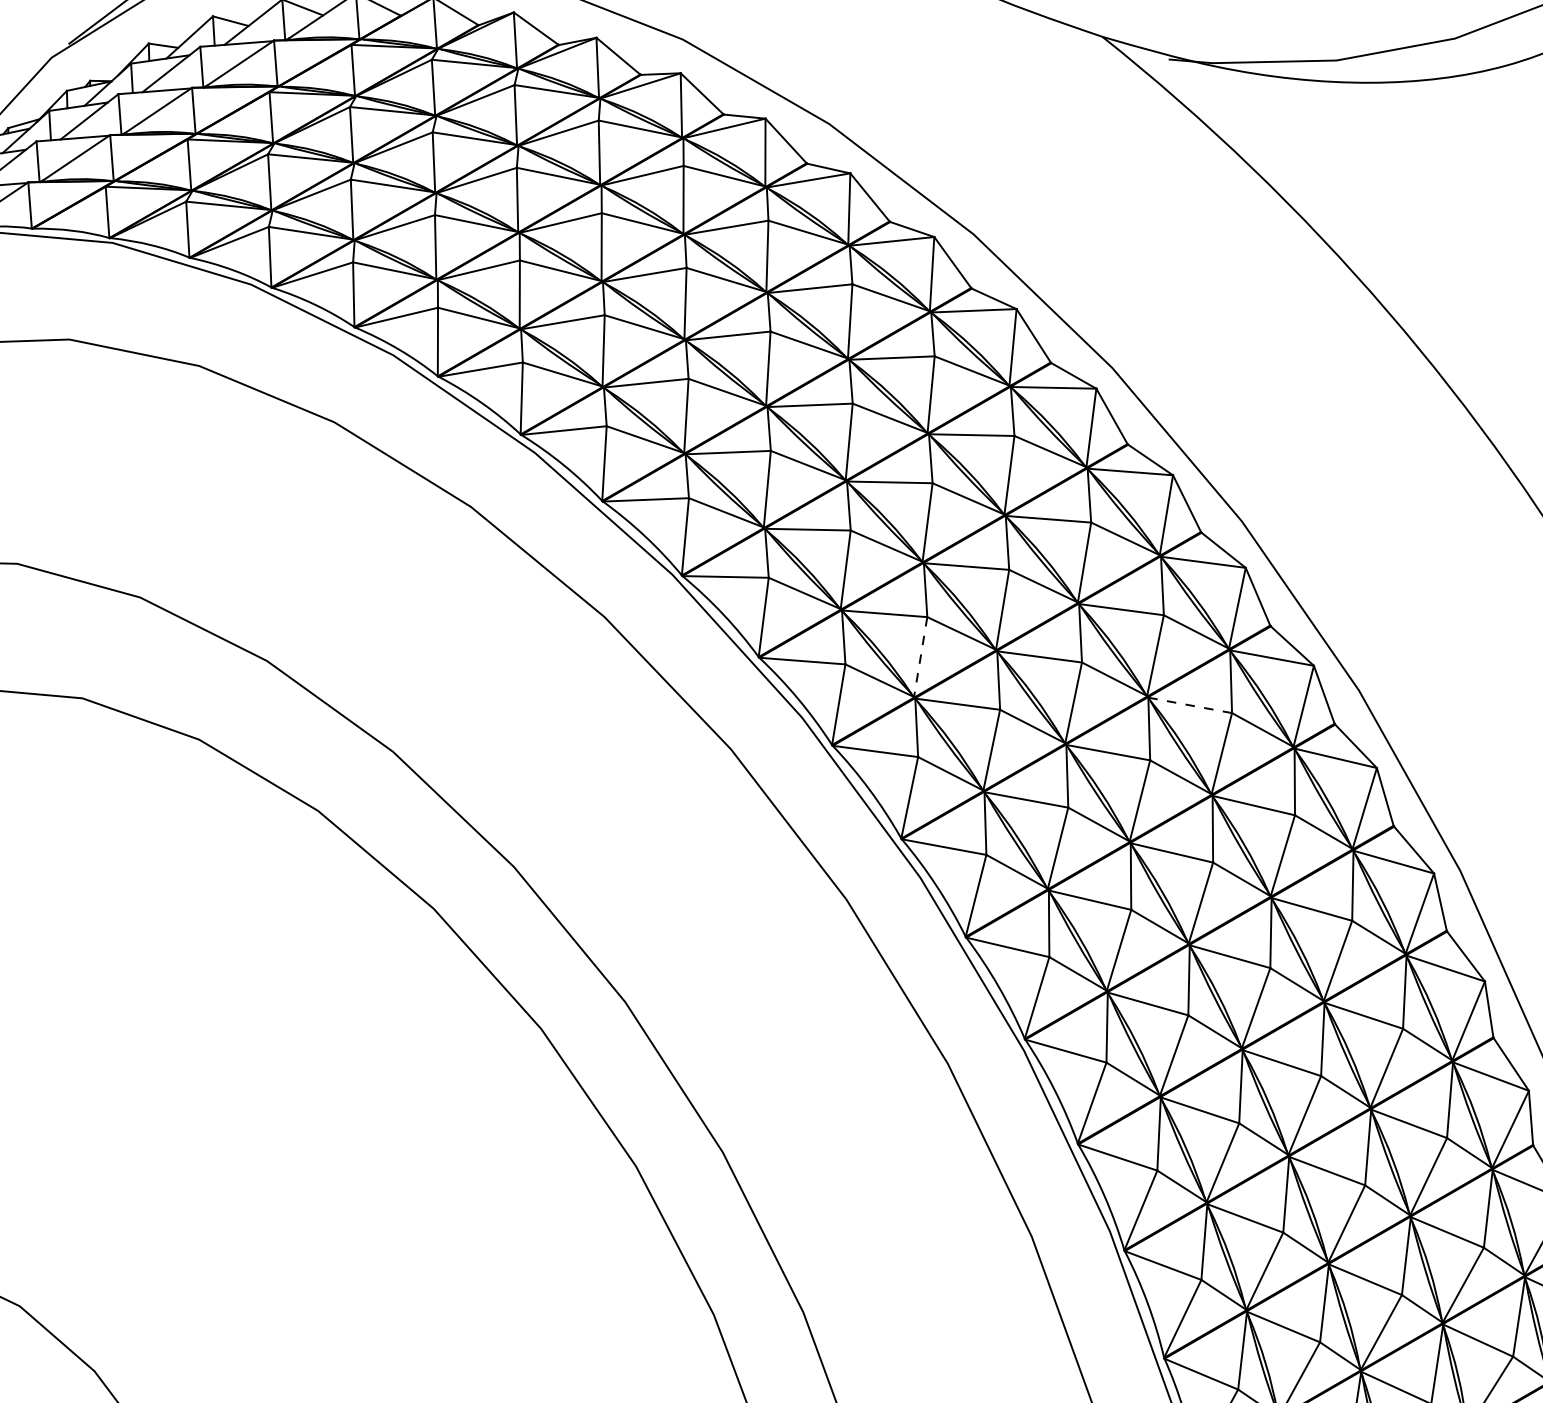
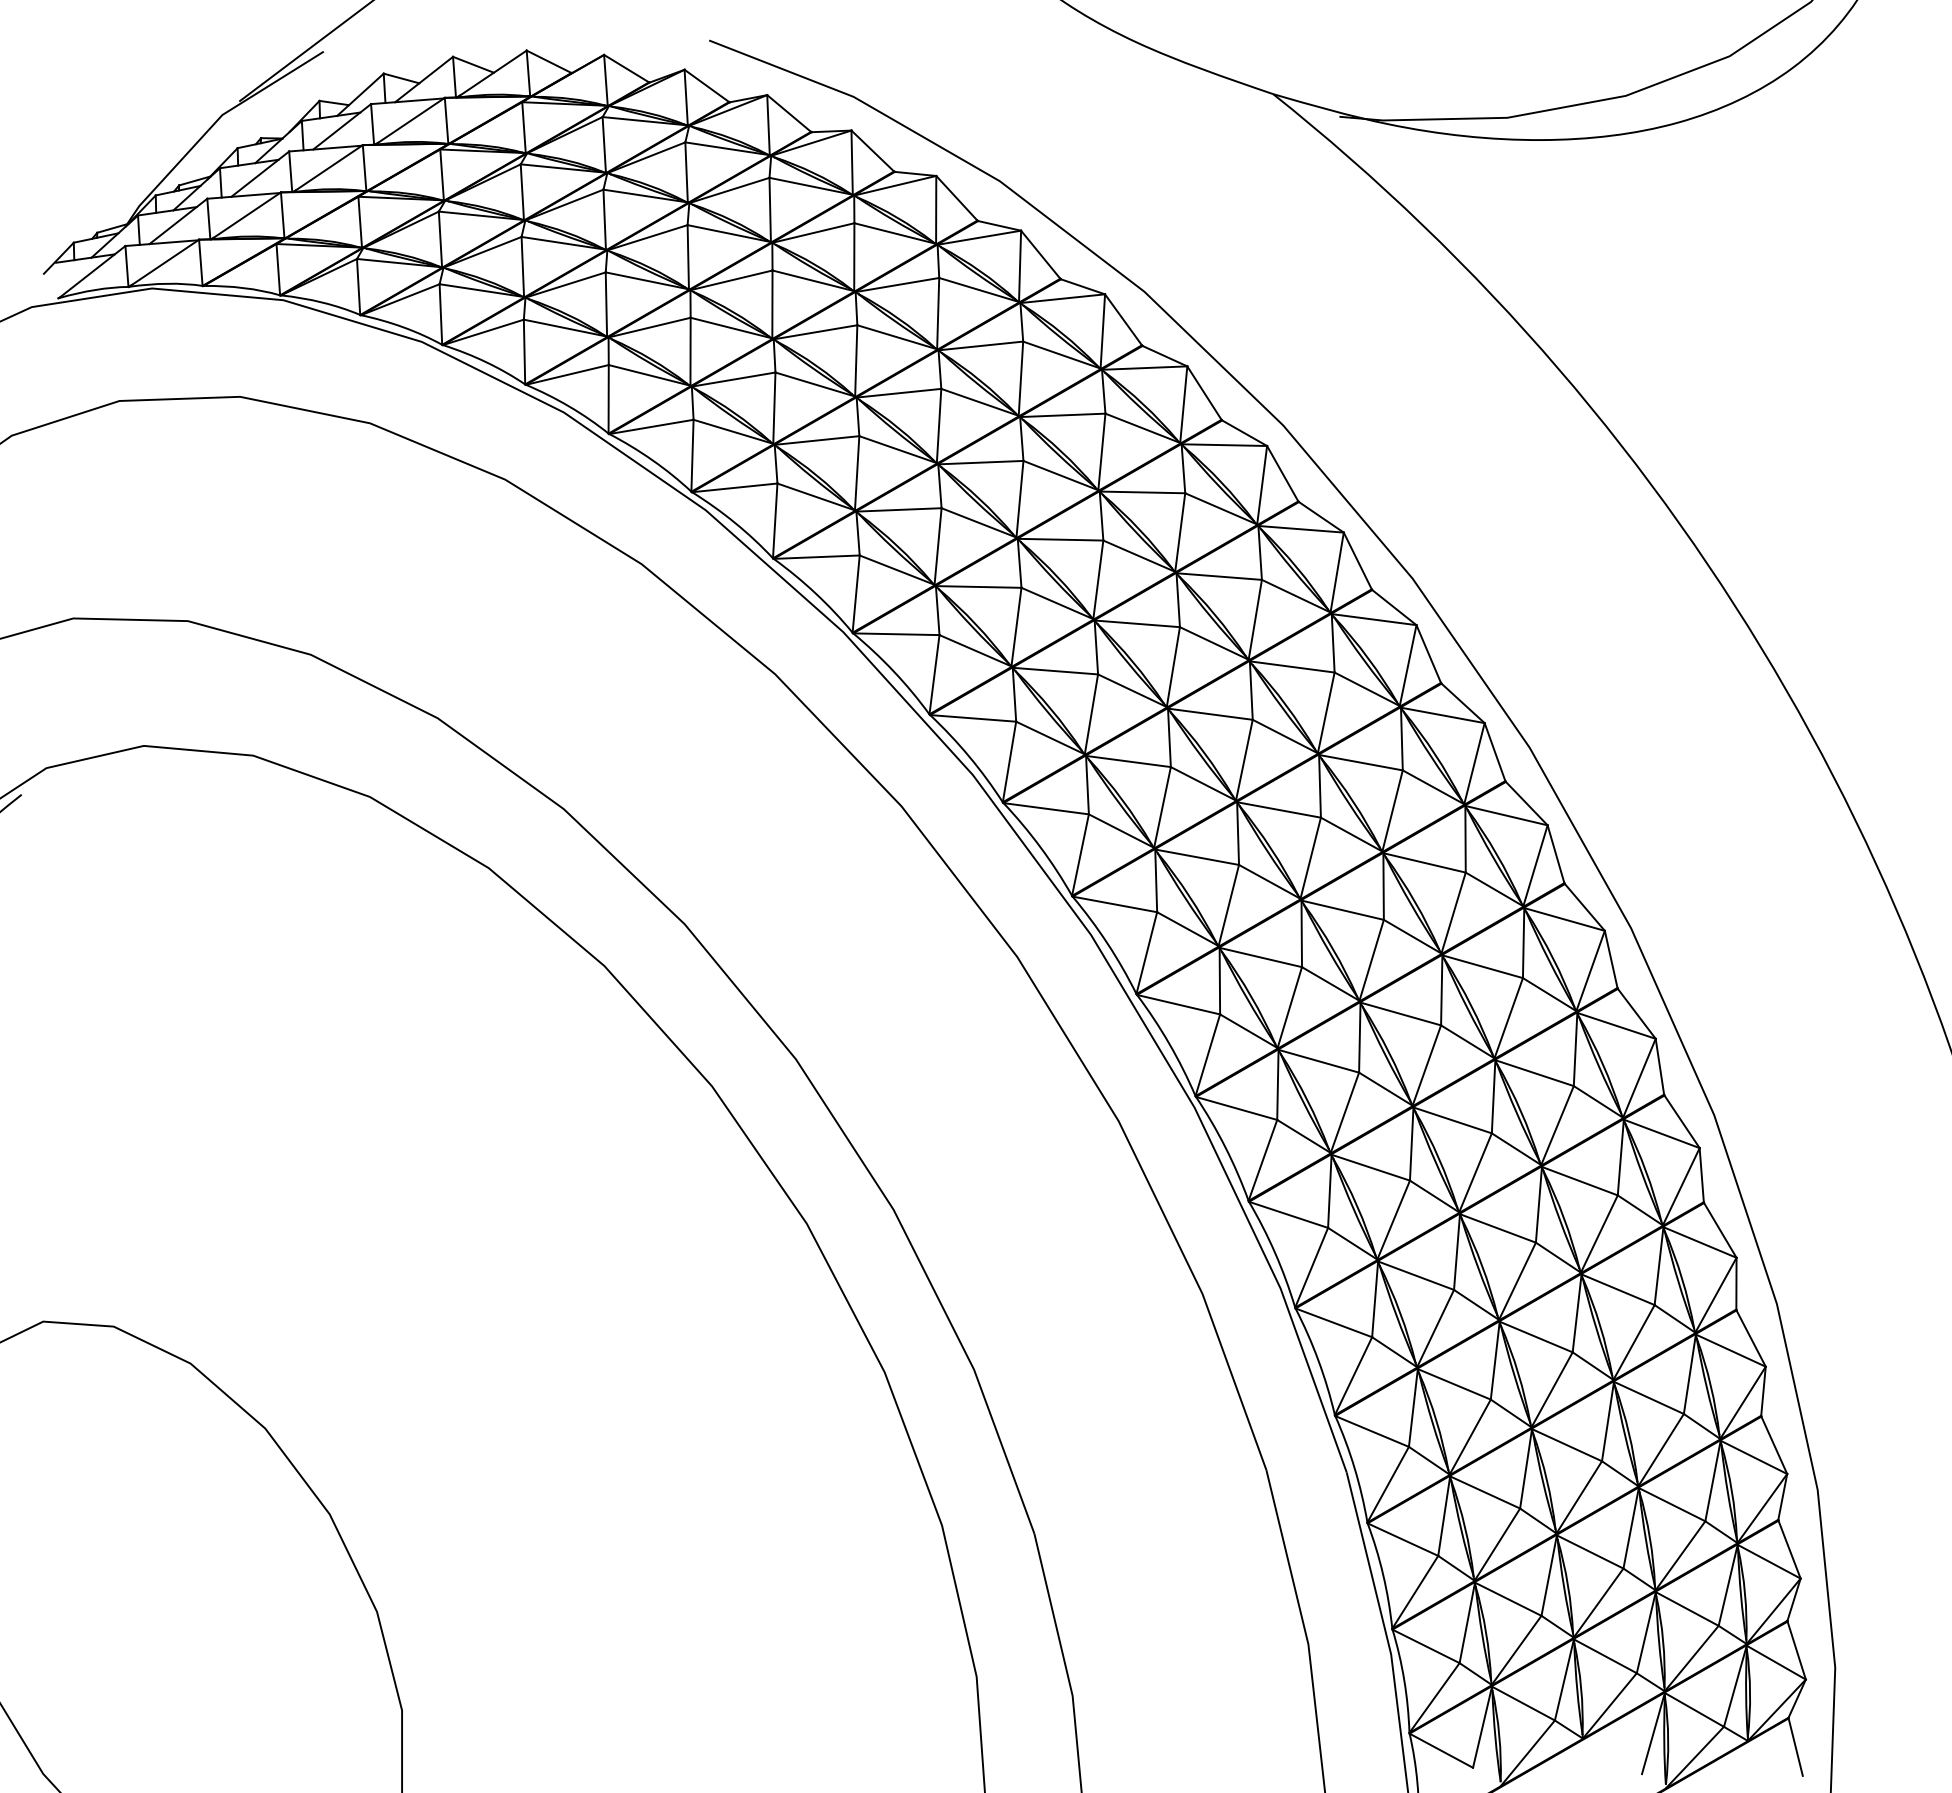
line: (920, 657) -> (1091, 714), dashed -> solid
line: (1189, 705) -> (1360, 762), dashed -> solid

